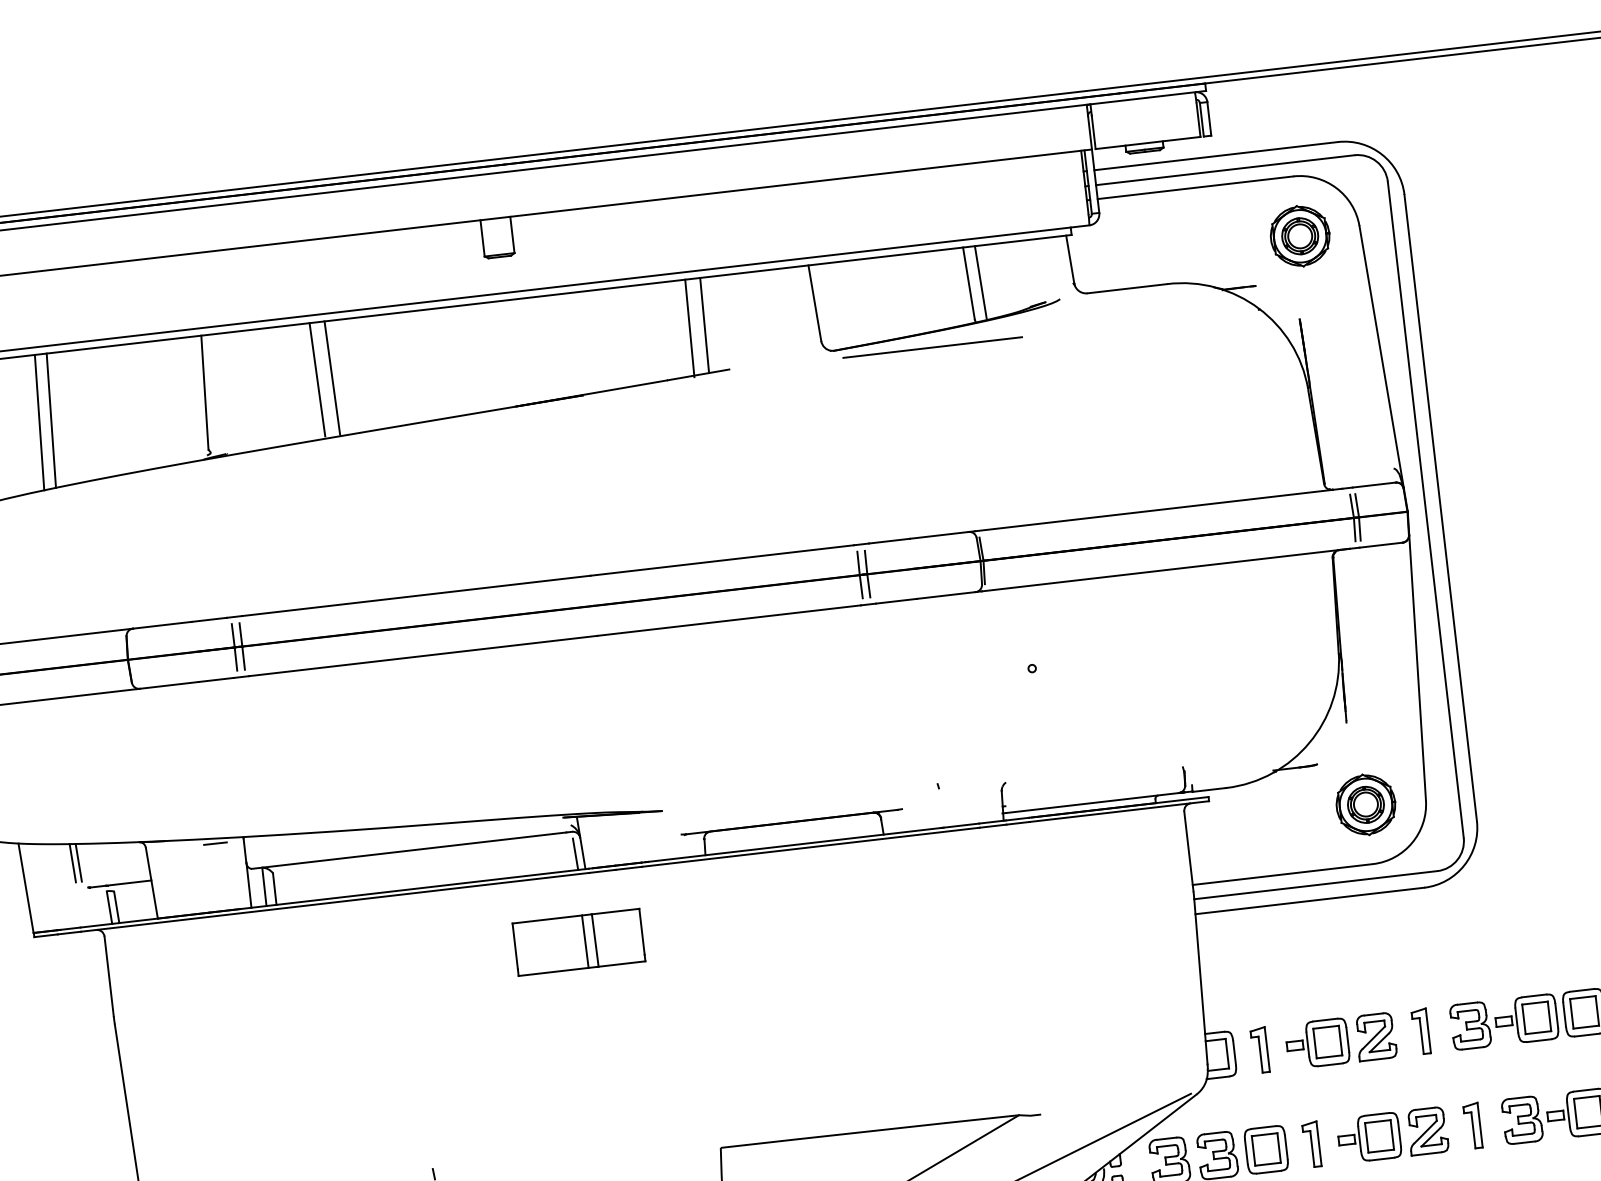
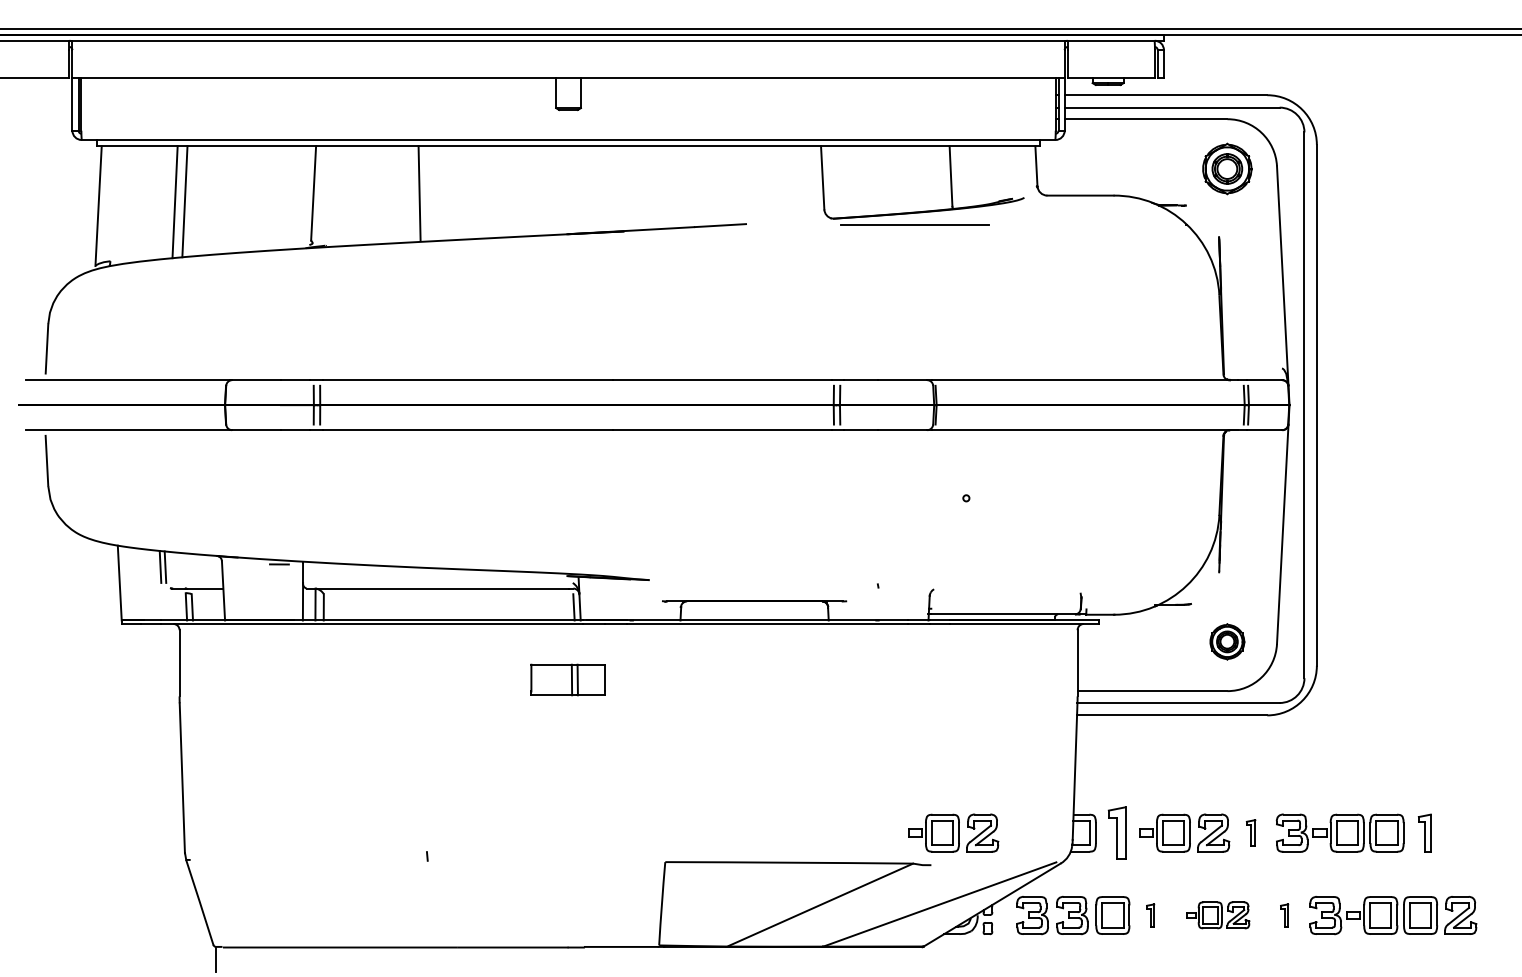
line: (980, 282) -> (960, 176), removed
line: (705, 325) -> (730, 185), removed
line: (689, 328) -> (717, 186), removed
line: (317, 379) -> (407, 193), removed
part: (1366, 804) -> (1227, 641), size x0.7
part: (577, 941) -> (567, 679), size x0.7
part: (1420, 1030) -> (1250, 832), size x0.7
part: (1259, 1049) -> (1116, 832), size x1.4
part: (1063, 1072) -> (953, 832), added
part: (1472, 1125) -> (1284, 915), size x0.6
part: (1392, 1134) -> (1217, 914), size x0.7
part: (1311, 1144) -> (1150, 915), size x0.6

